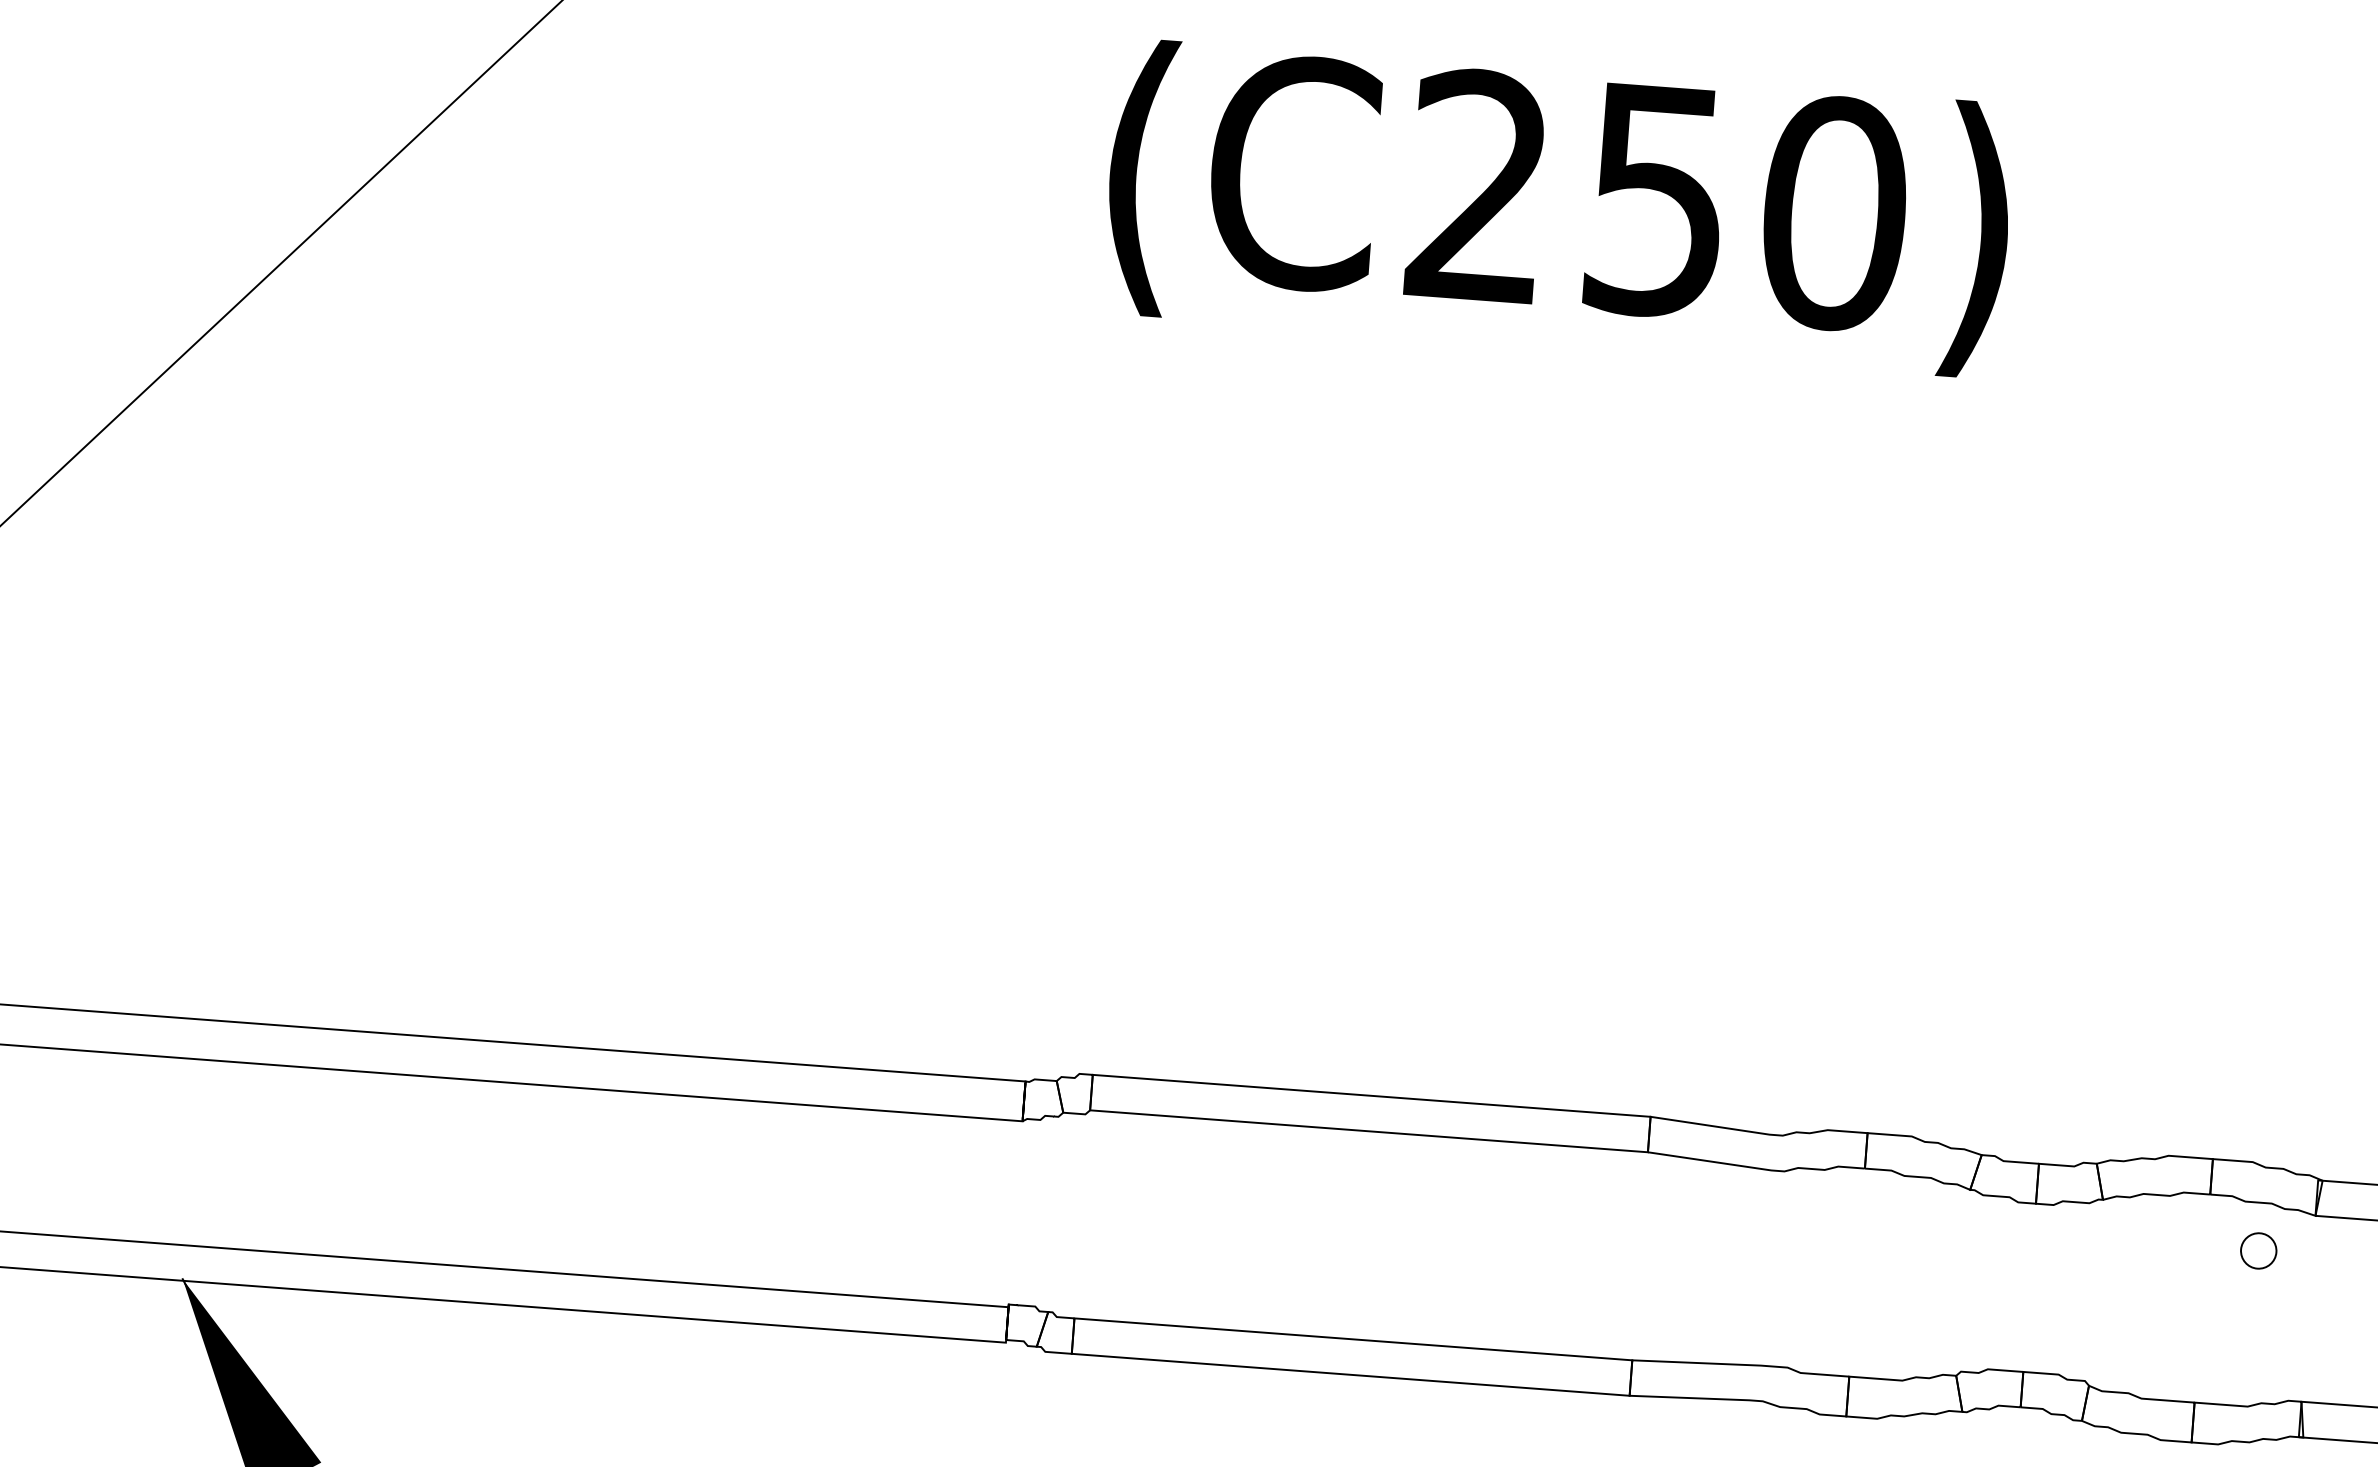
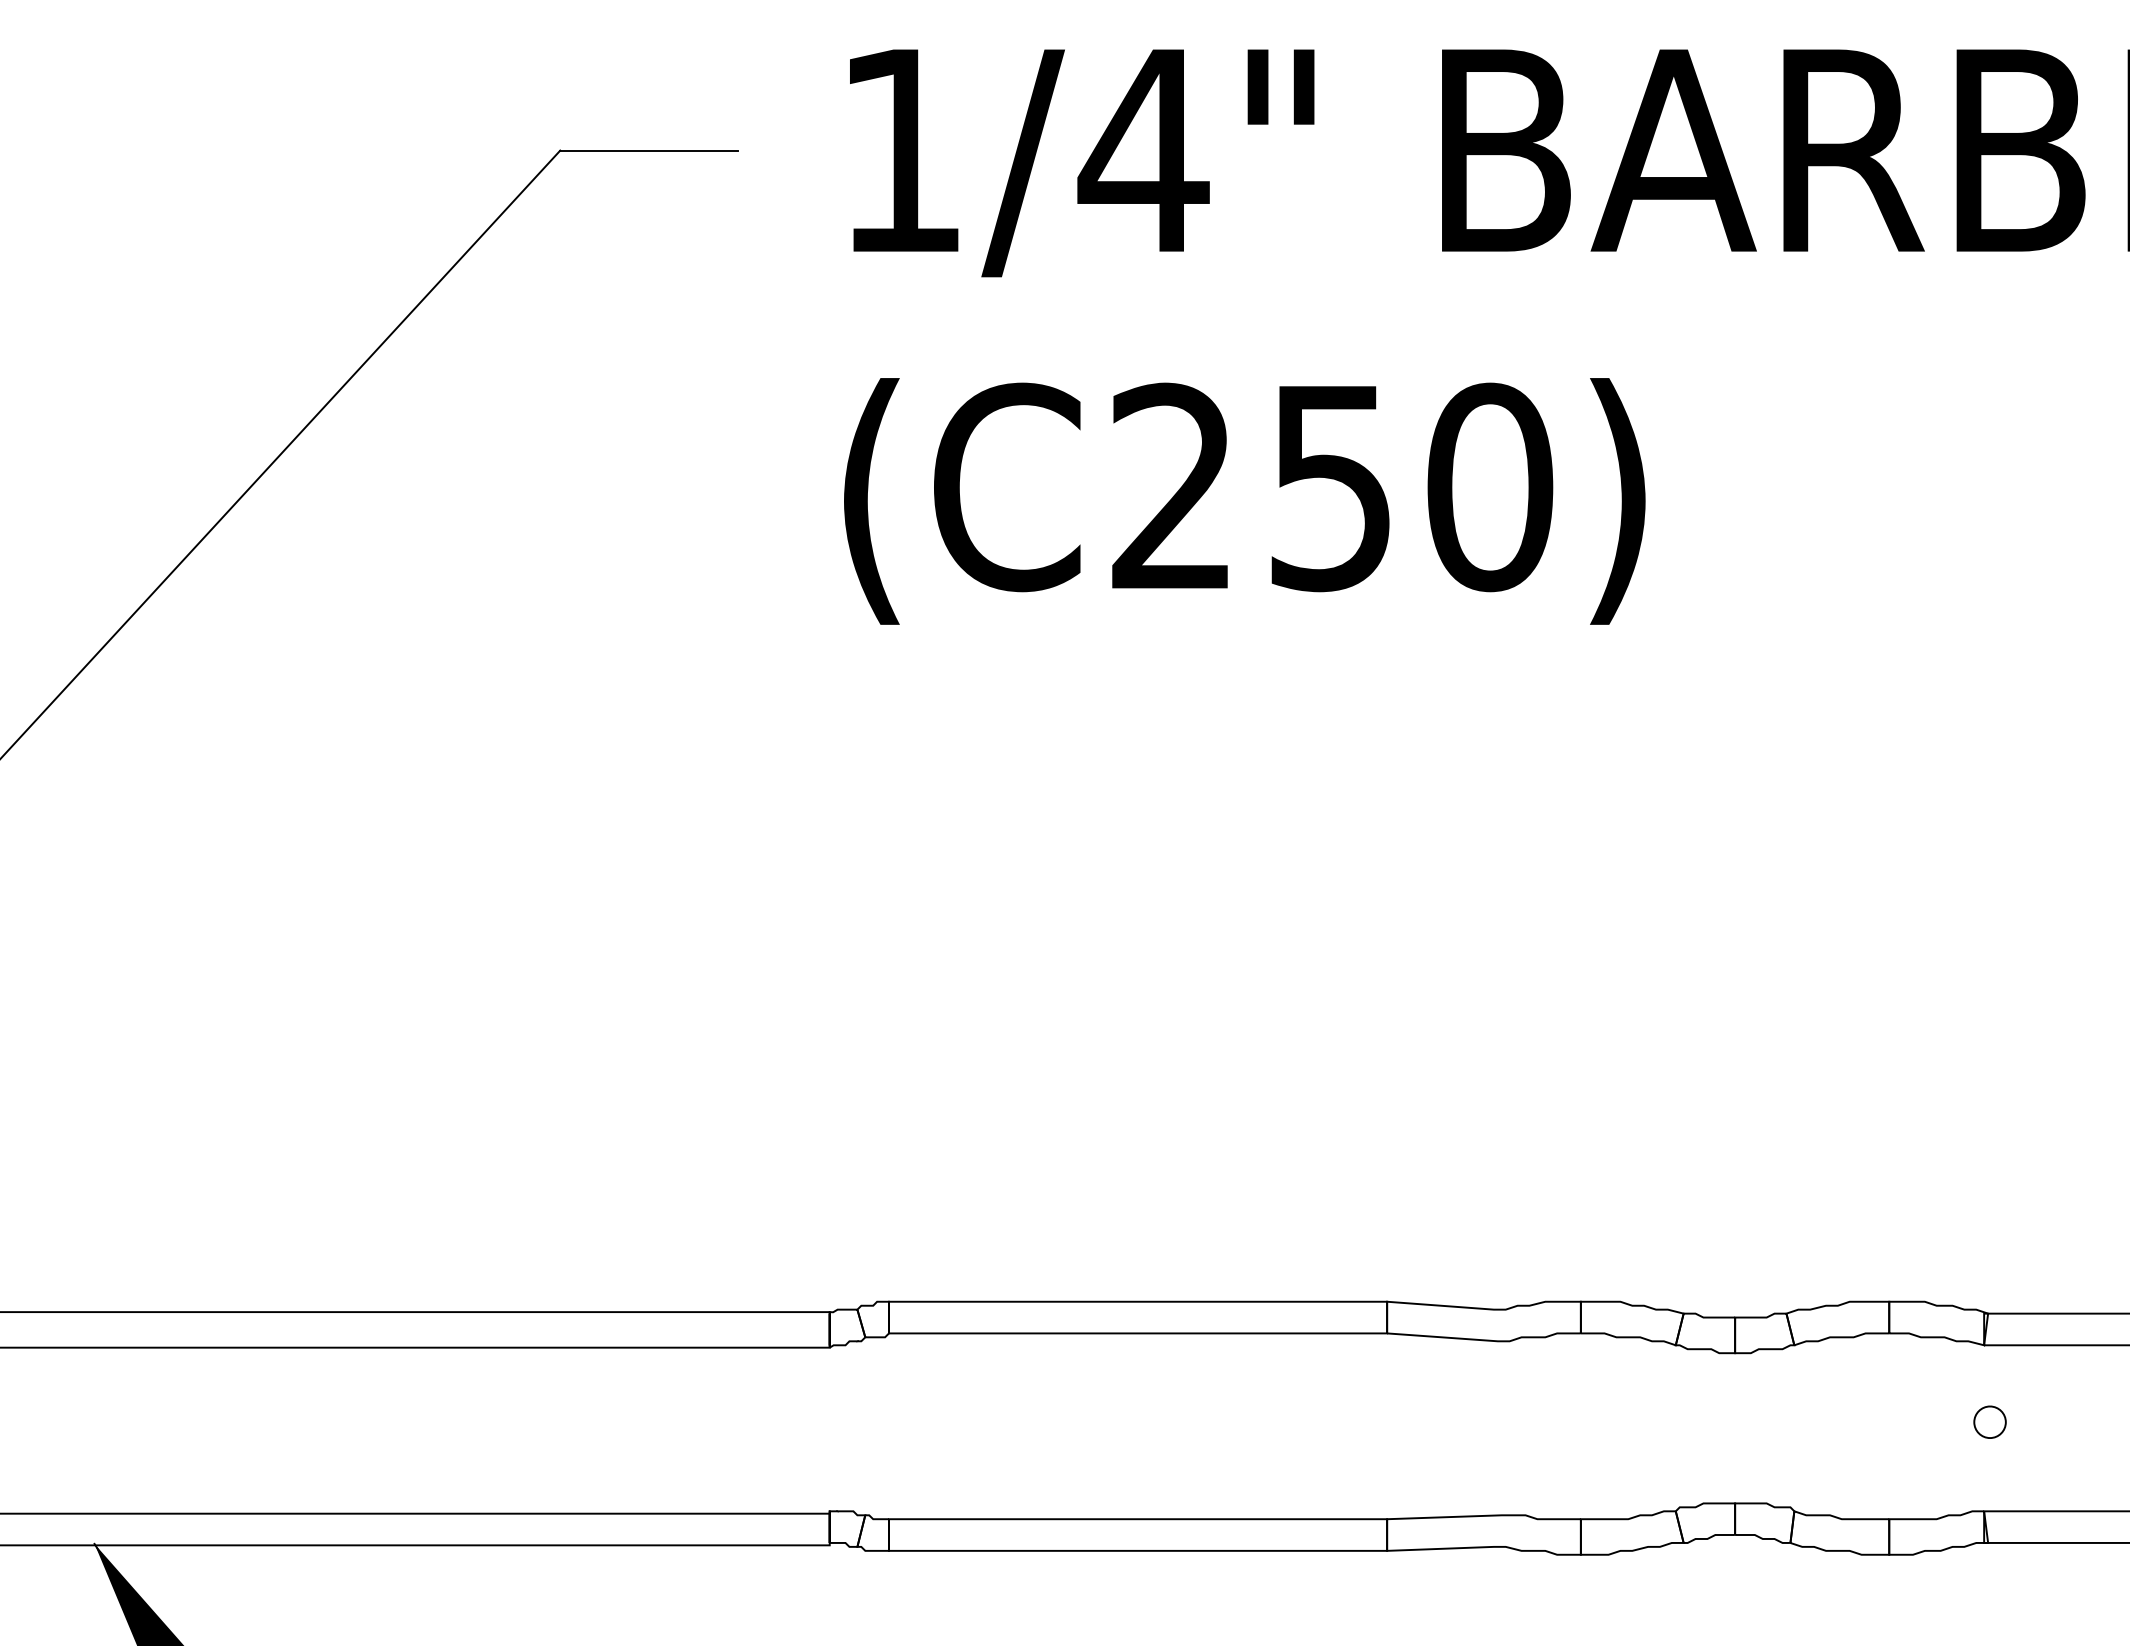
part: (2258, 1250) -> (1989, 1421), moved

